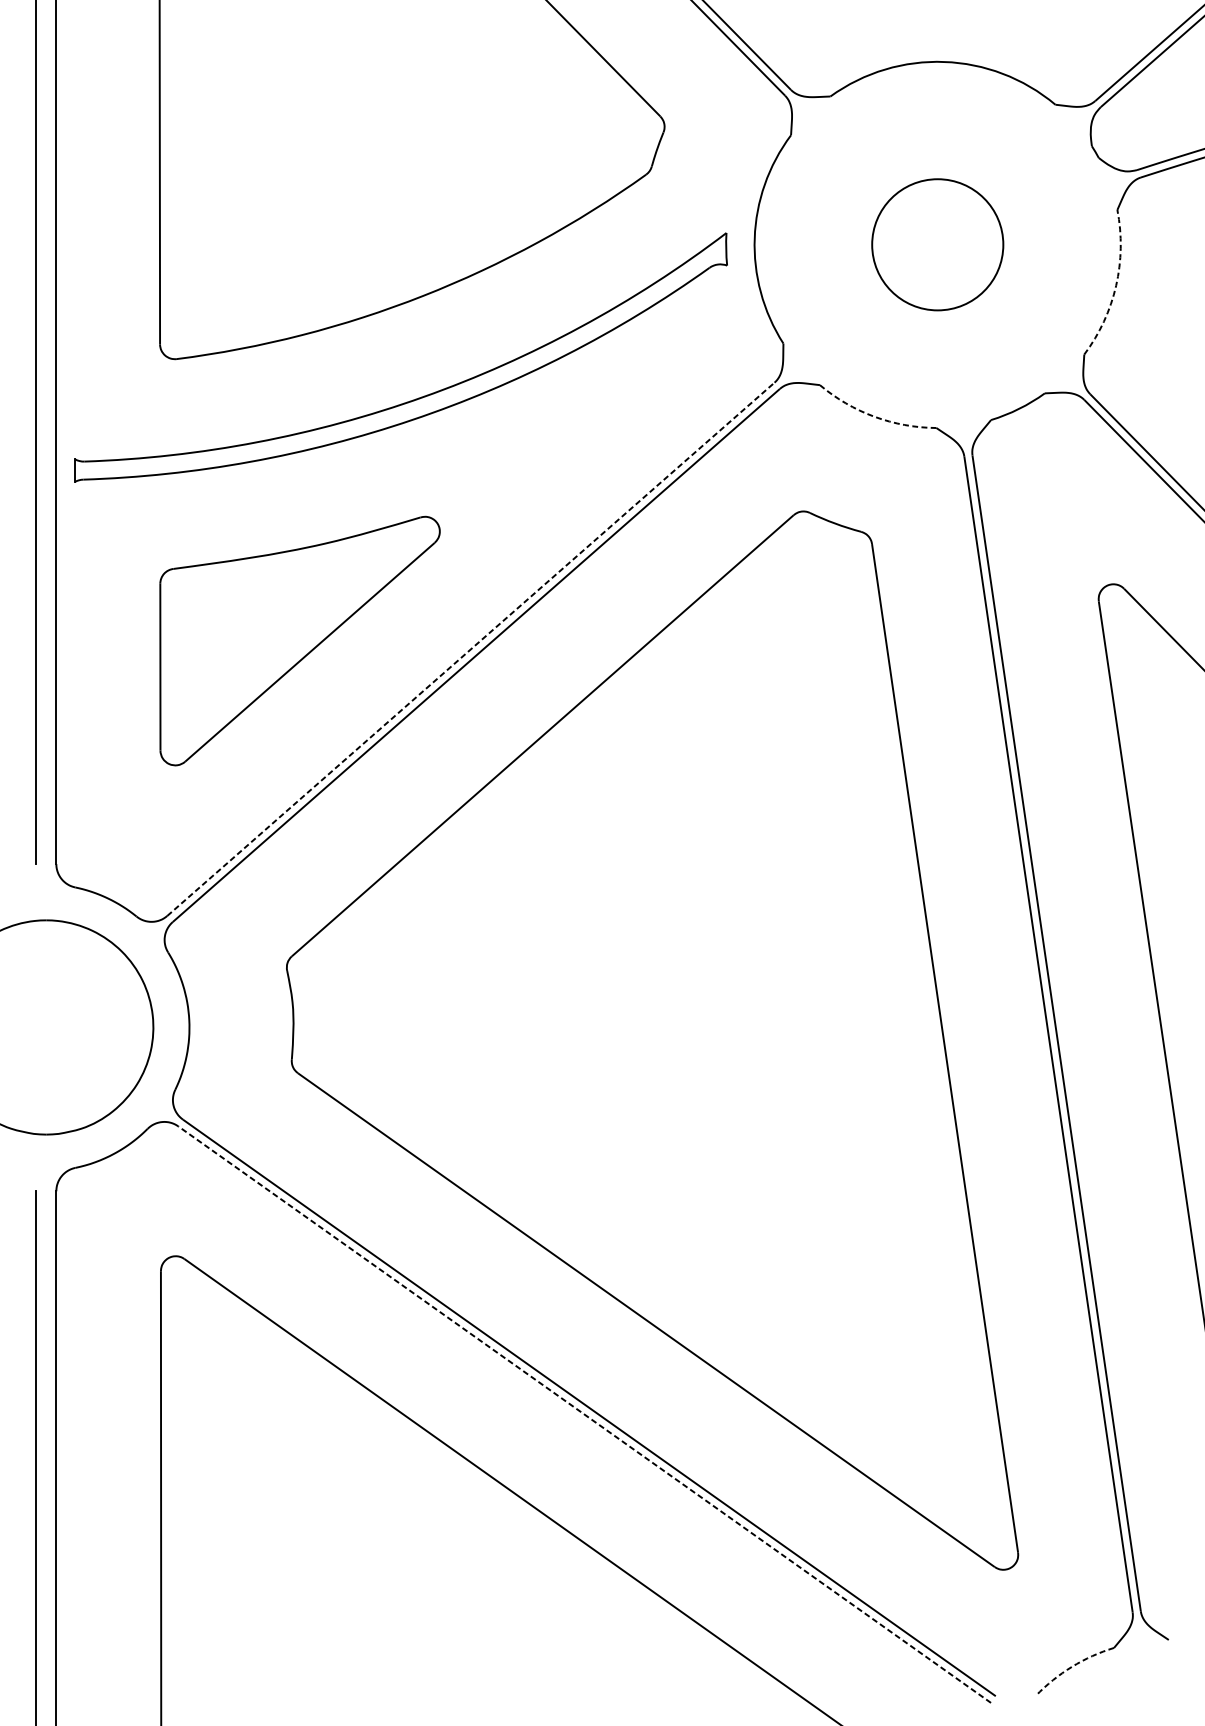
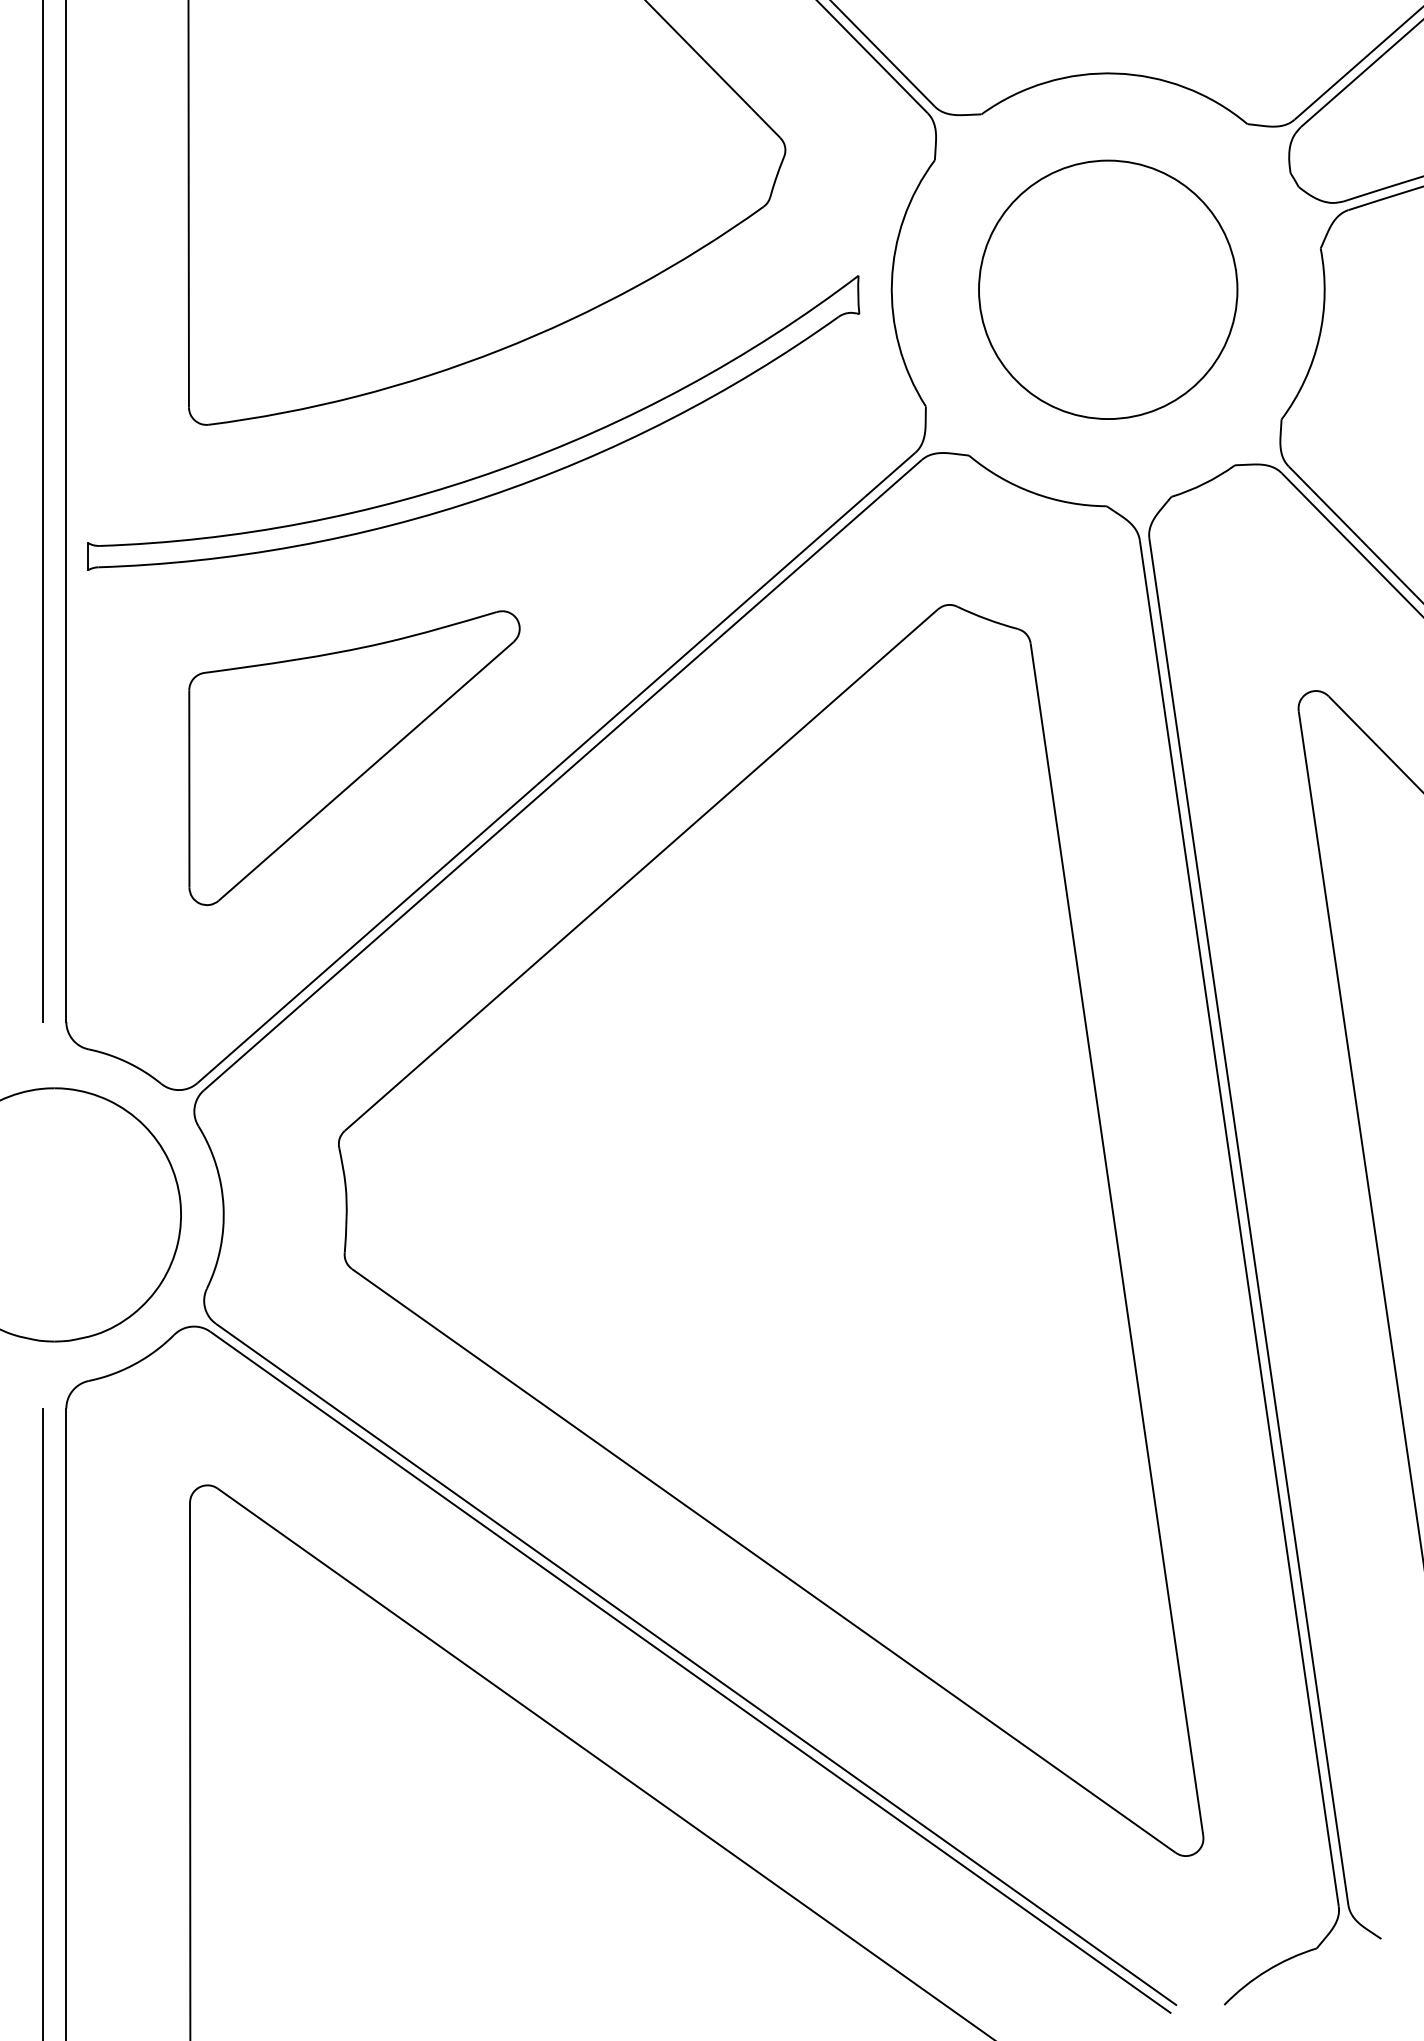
circle: (937, 244) -> (1108, 289), size x1.67
arc: (1116, 286) -> (1319, 338), dashed -> solid
arc: (874, 416) -> (1033, 492), dashed -> solid
line: (471, 648) -> (557, 767), dashed -> solid
line: (584, 1414) -> (690, 1672), dashed -> solid
arc: (1071, 1666) -> (1266, 1970), dashed -> solid

